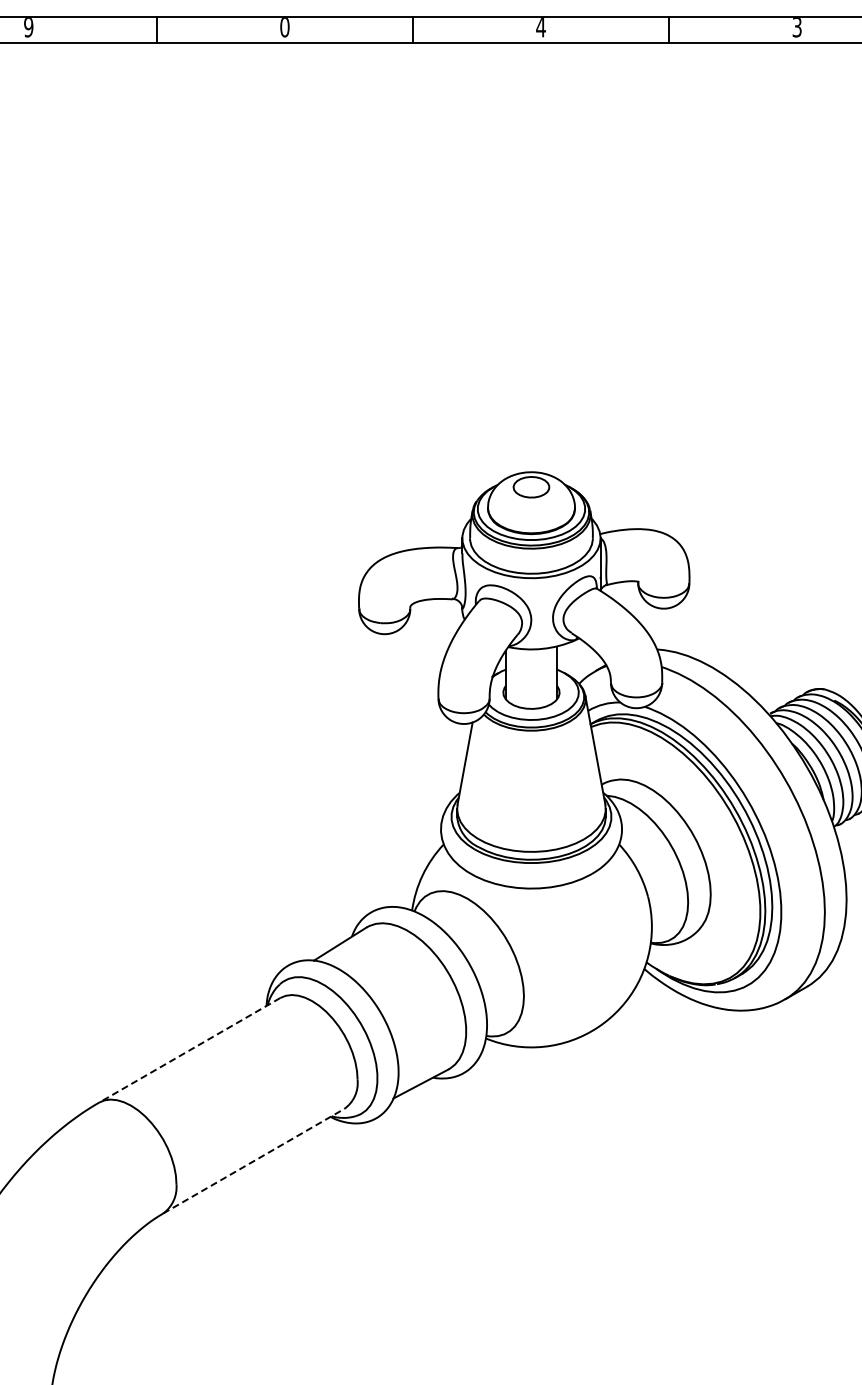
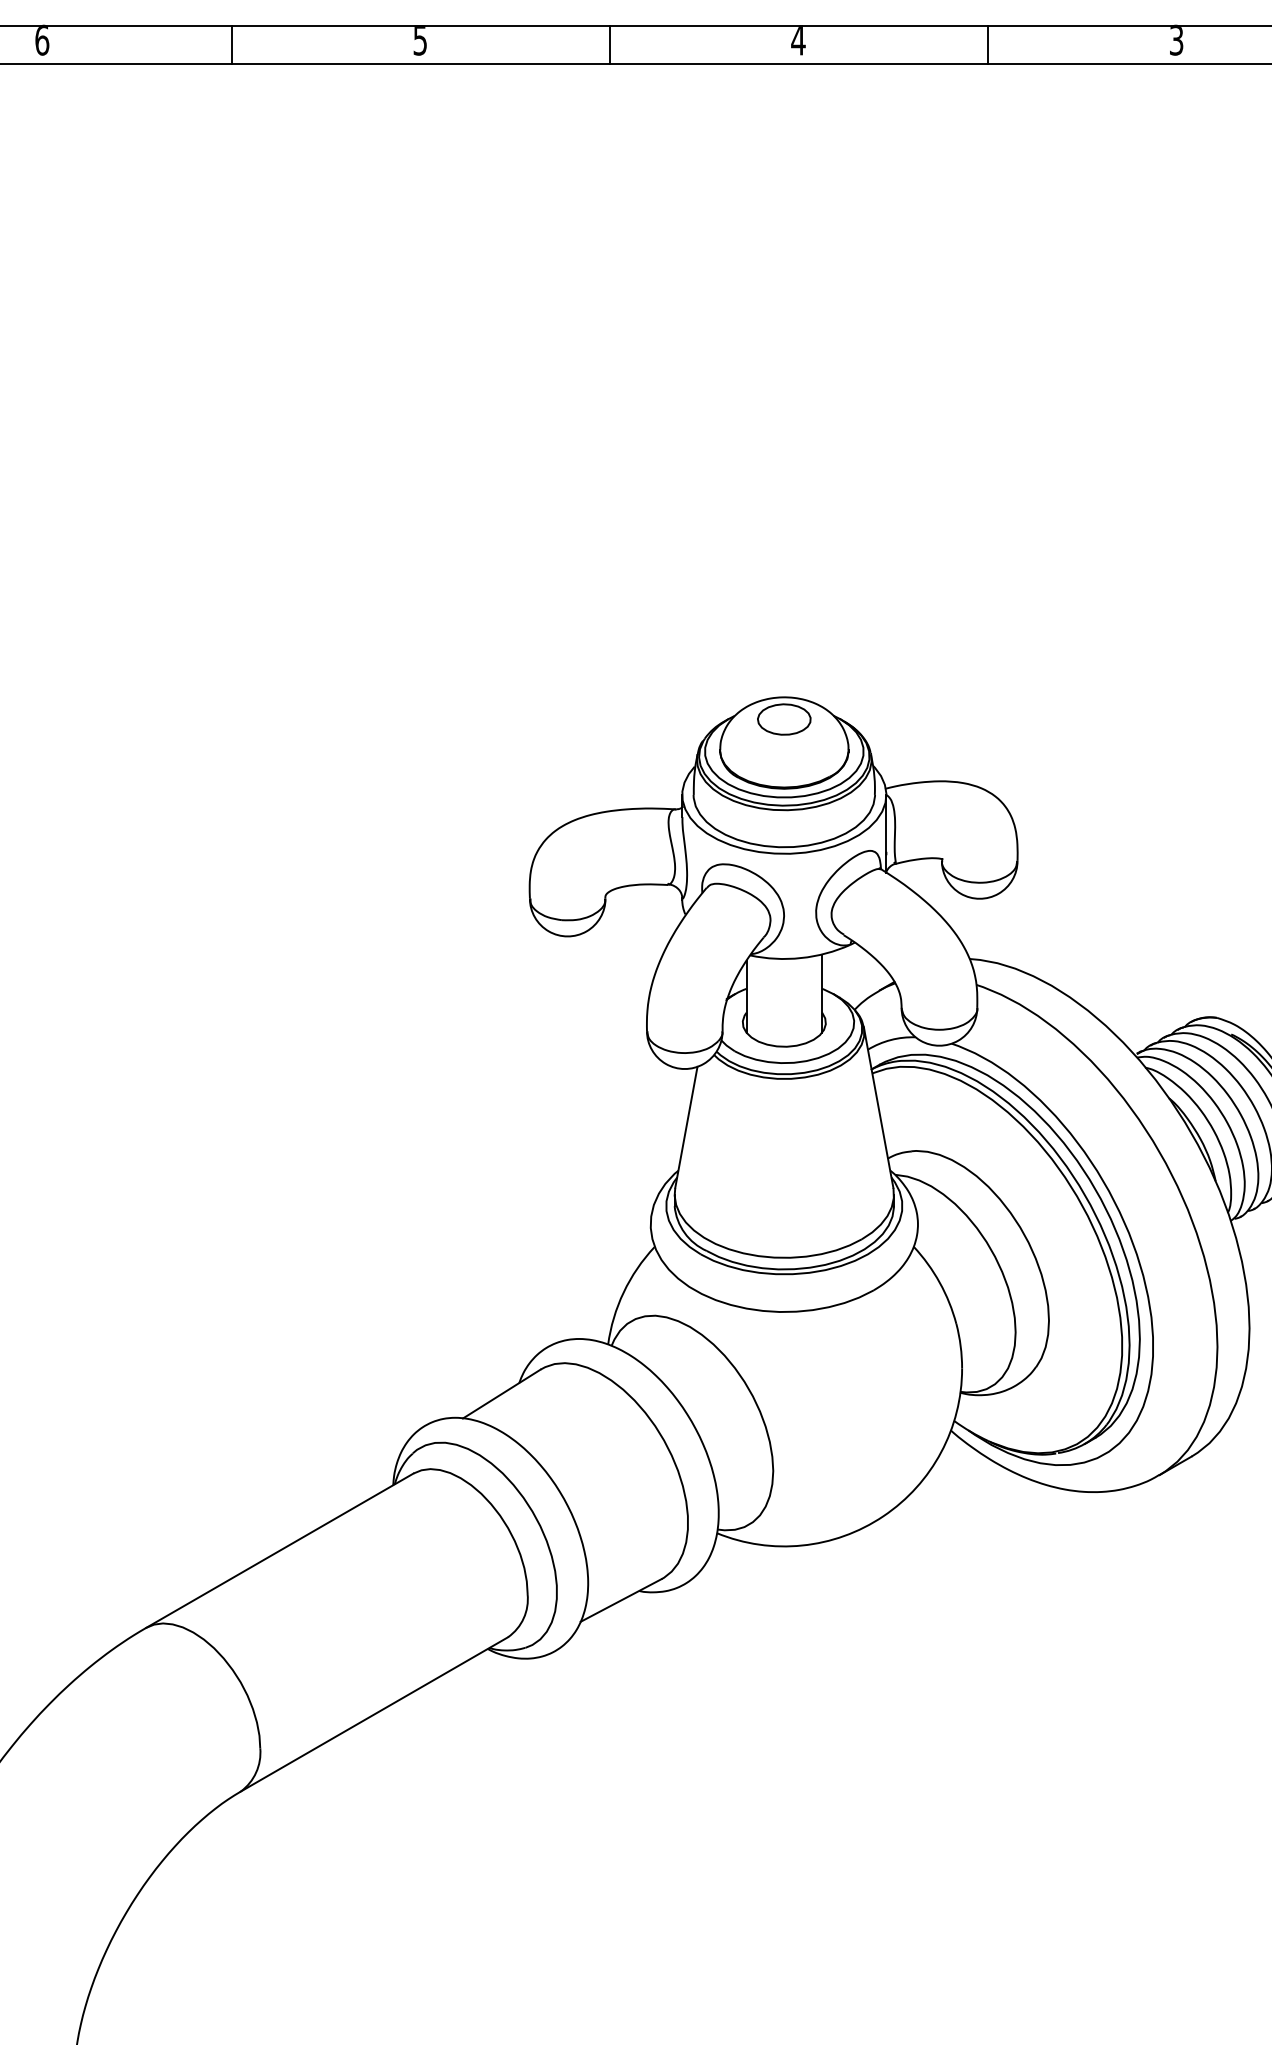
text: (28, 27) -> (41, 40), 9 -> 6
text: (284, 27) -> (419, 40), 0 -> 5
line: (189, 1050) -> (279, 1550), dashed -> solid
line: (253, 1161) -> (373, 1714), dashed -> solid

